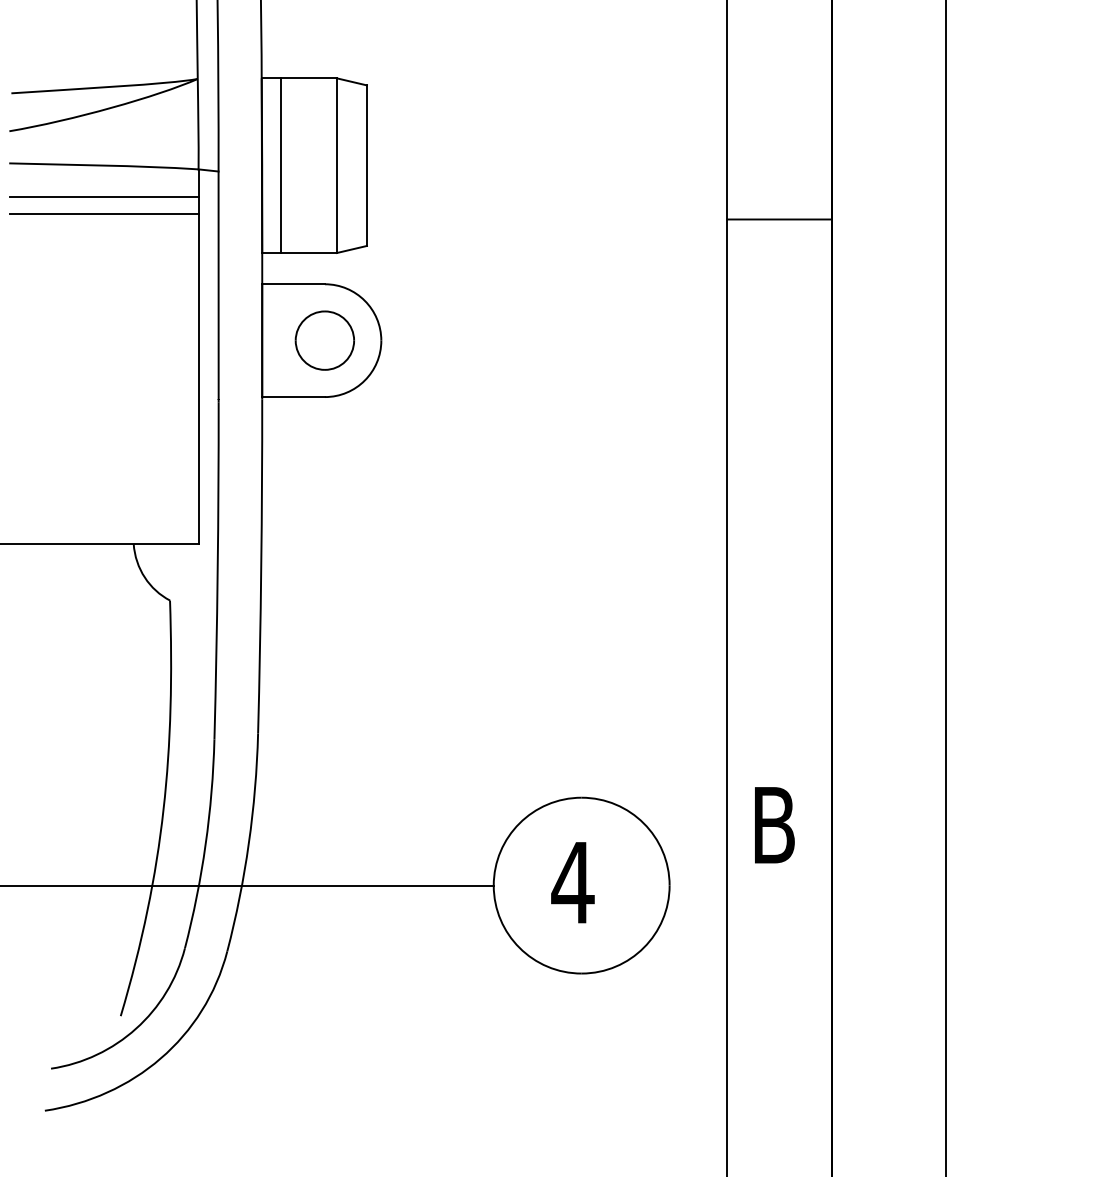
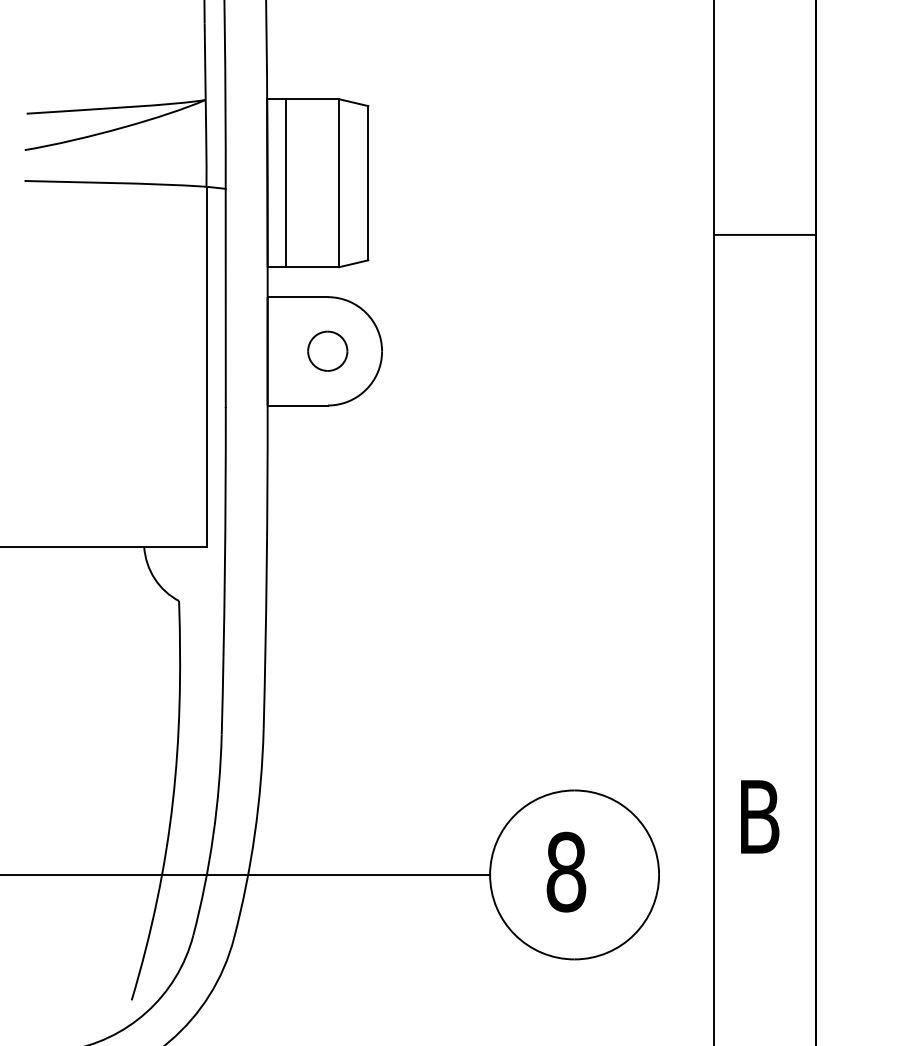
line: (104, 197) -> (116, 213), removed
line: (104, 213) -> (116, 229), removed
part: (324, 340) -> (327, 351), size x0.7
text: (572, 882) -> (565, 871), 4 -> 8

